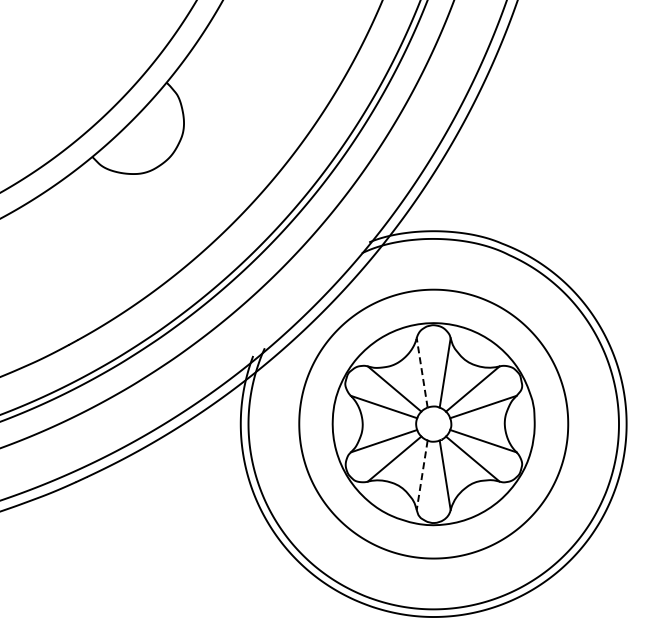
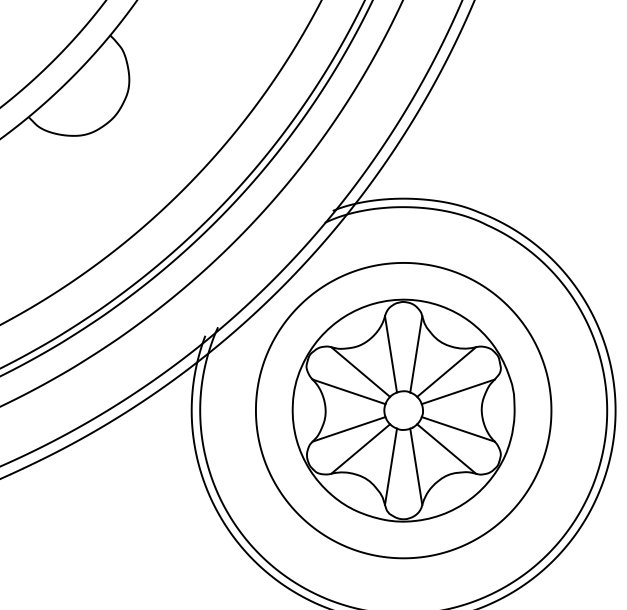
line: (422, 372) -> (391, 353), dashed -> solid
line: (422, 475) -> (391, 467), dashed -> solid

